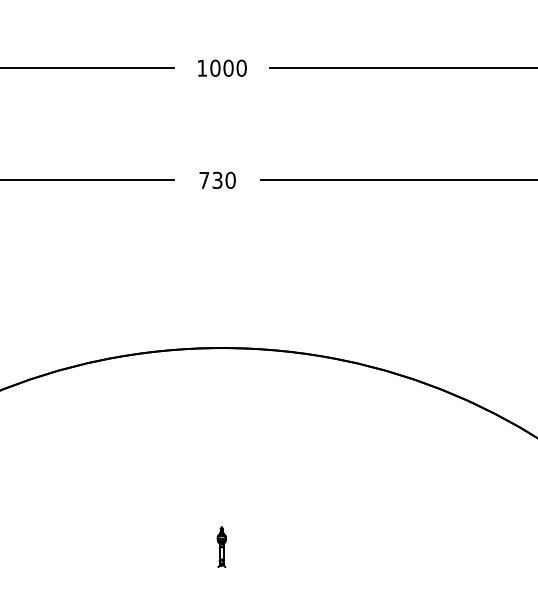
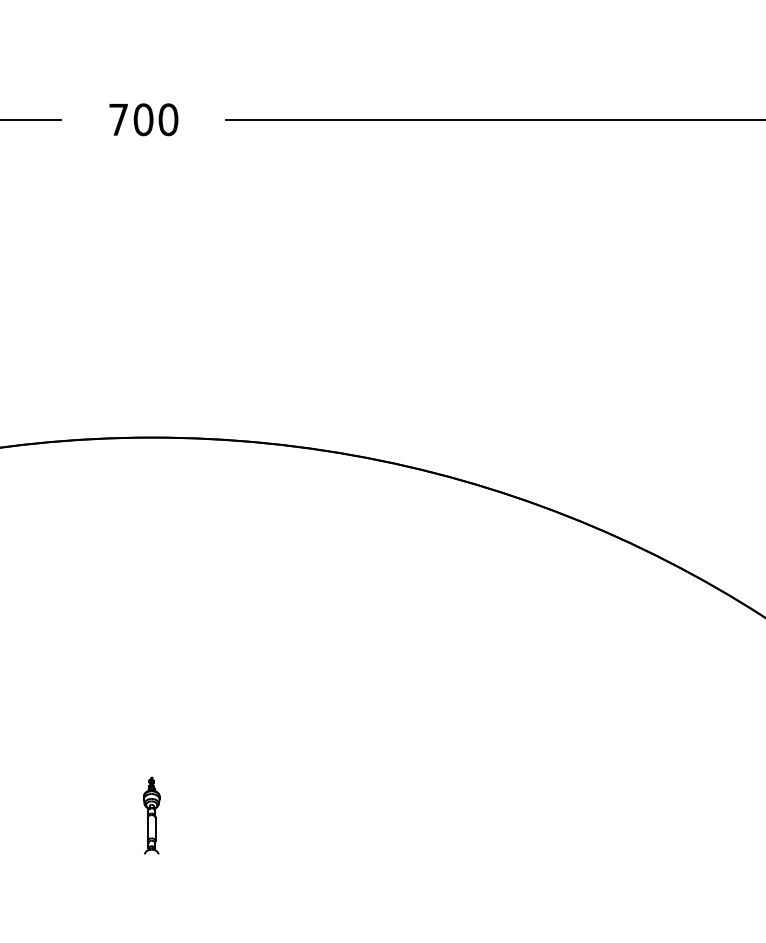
text: (217, 180) -> (143, 119), 730 -> 700

